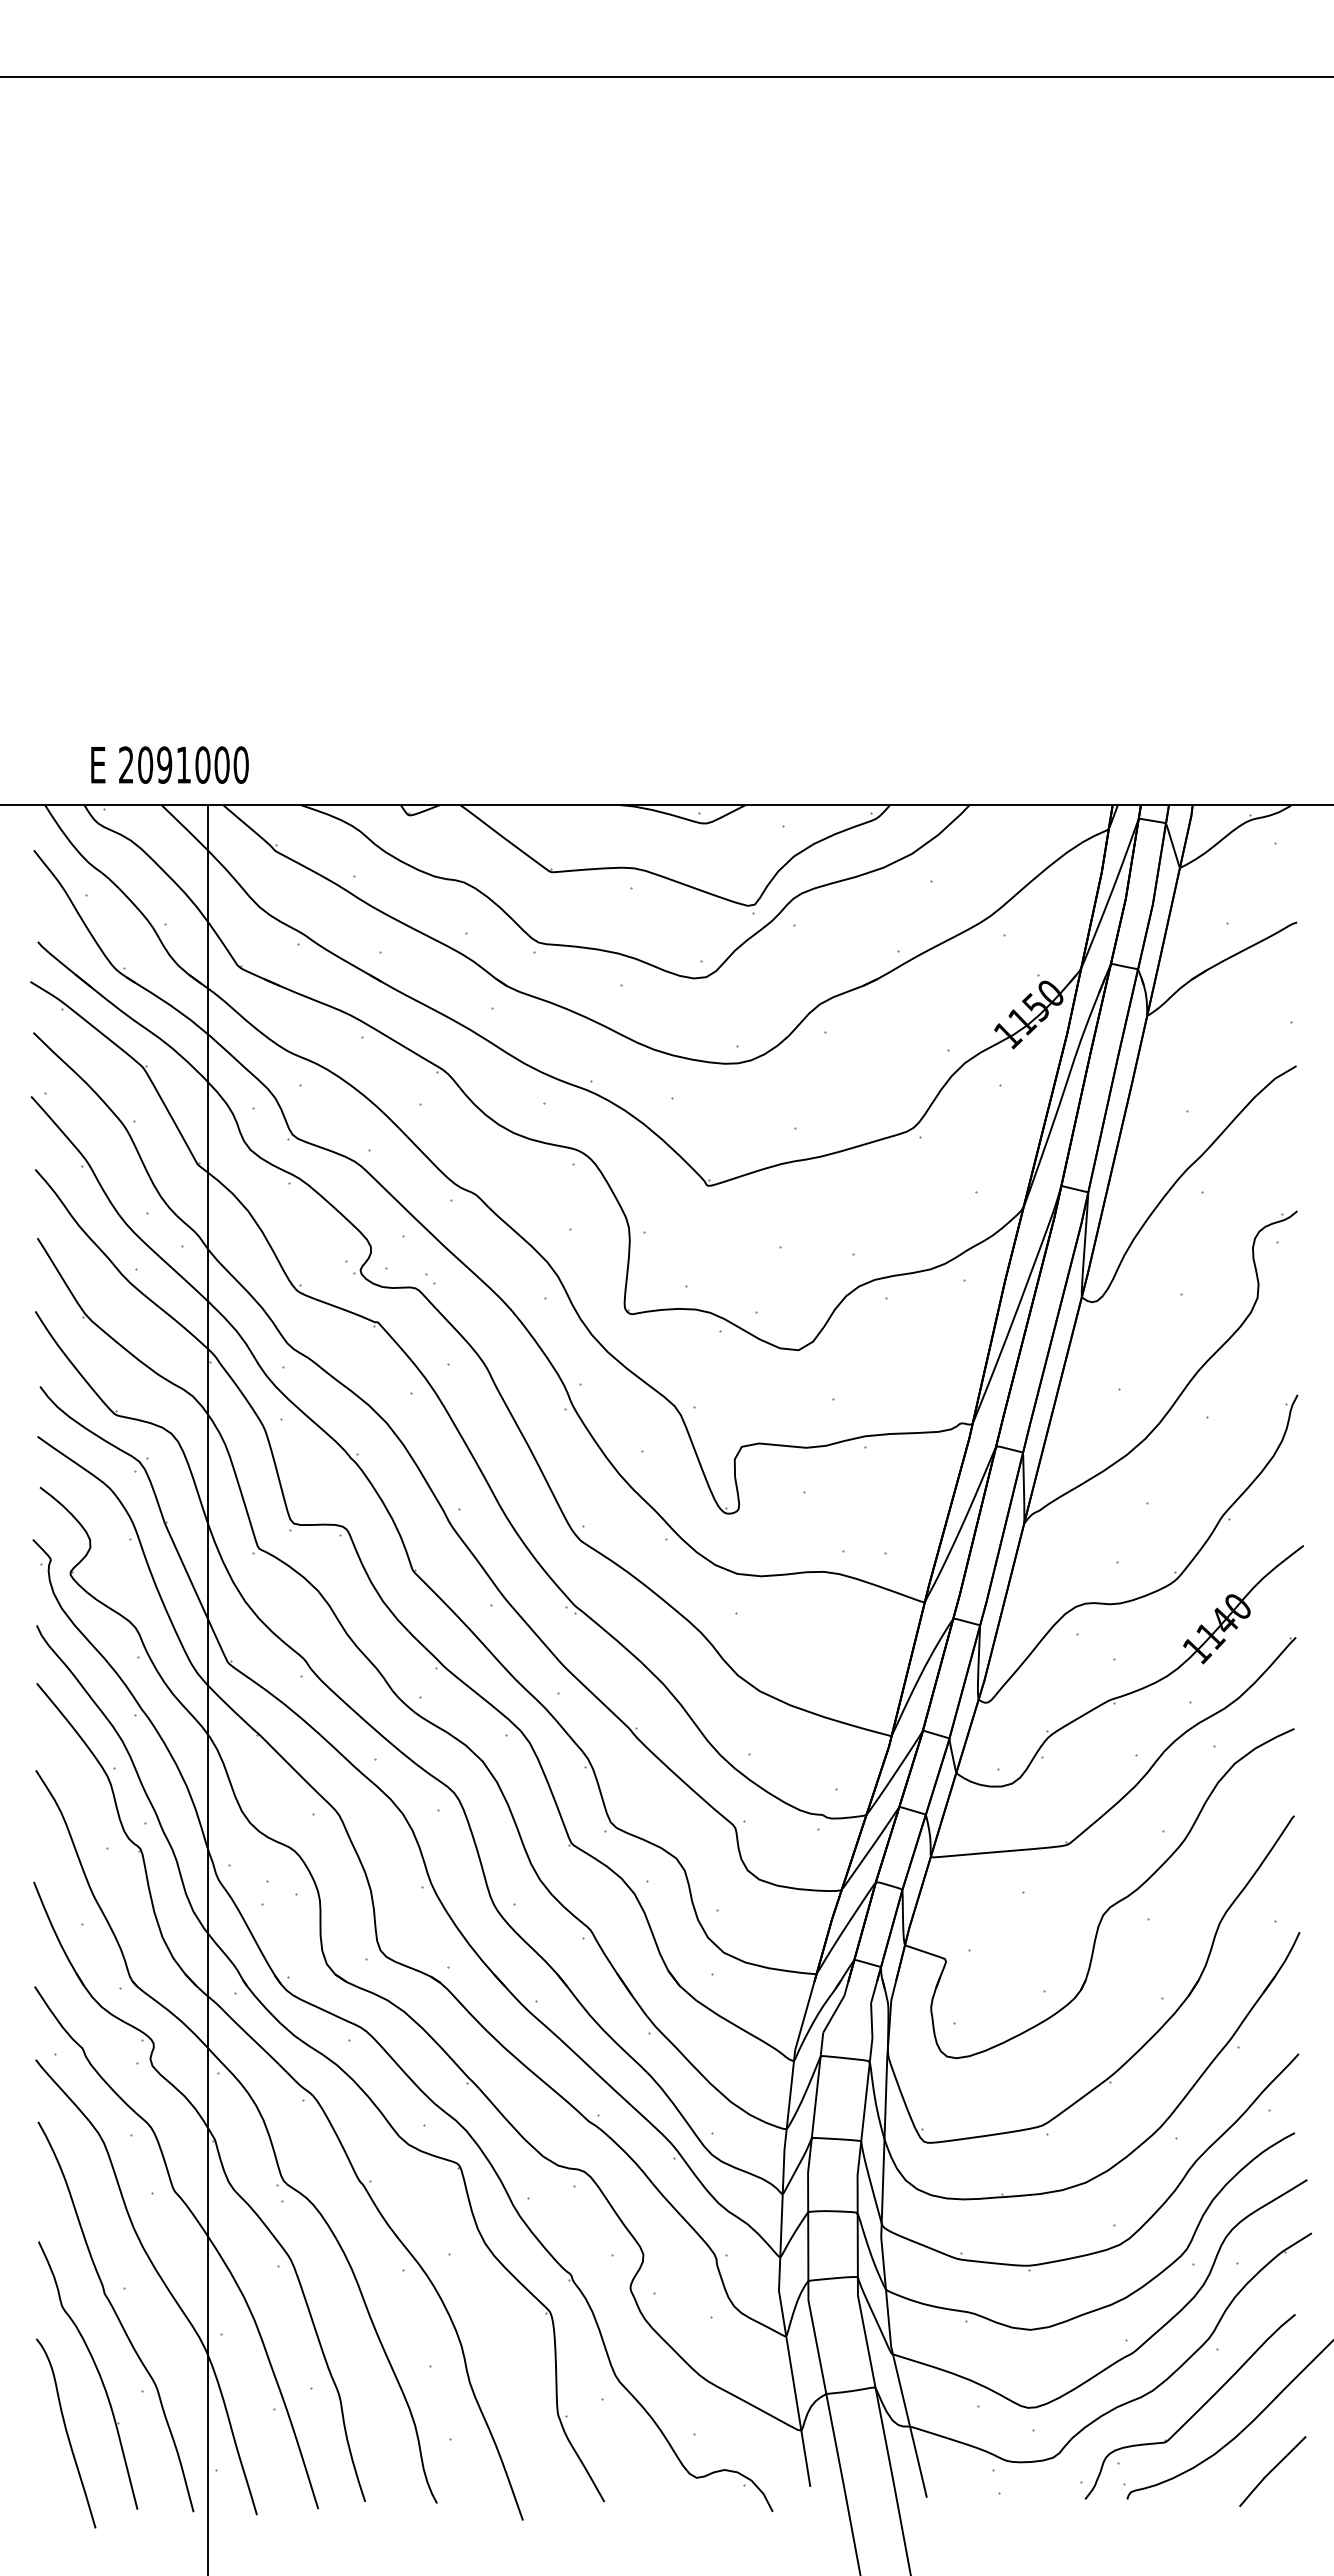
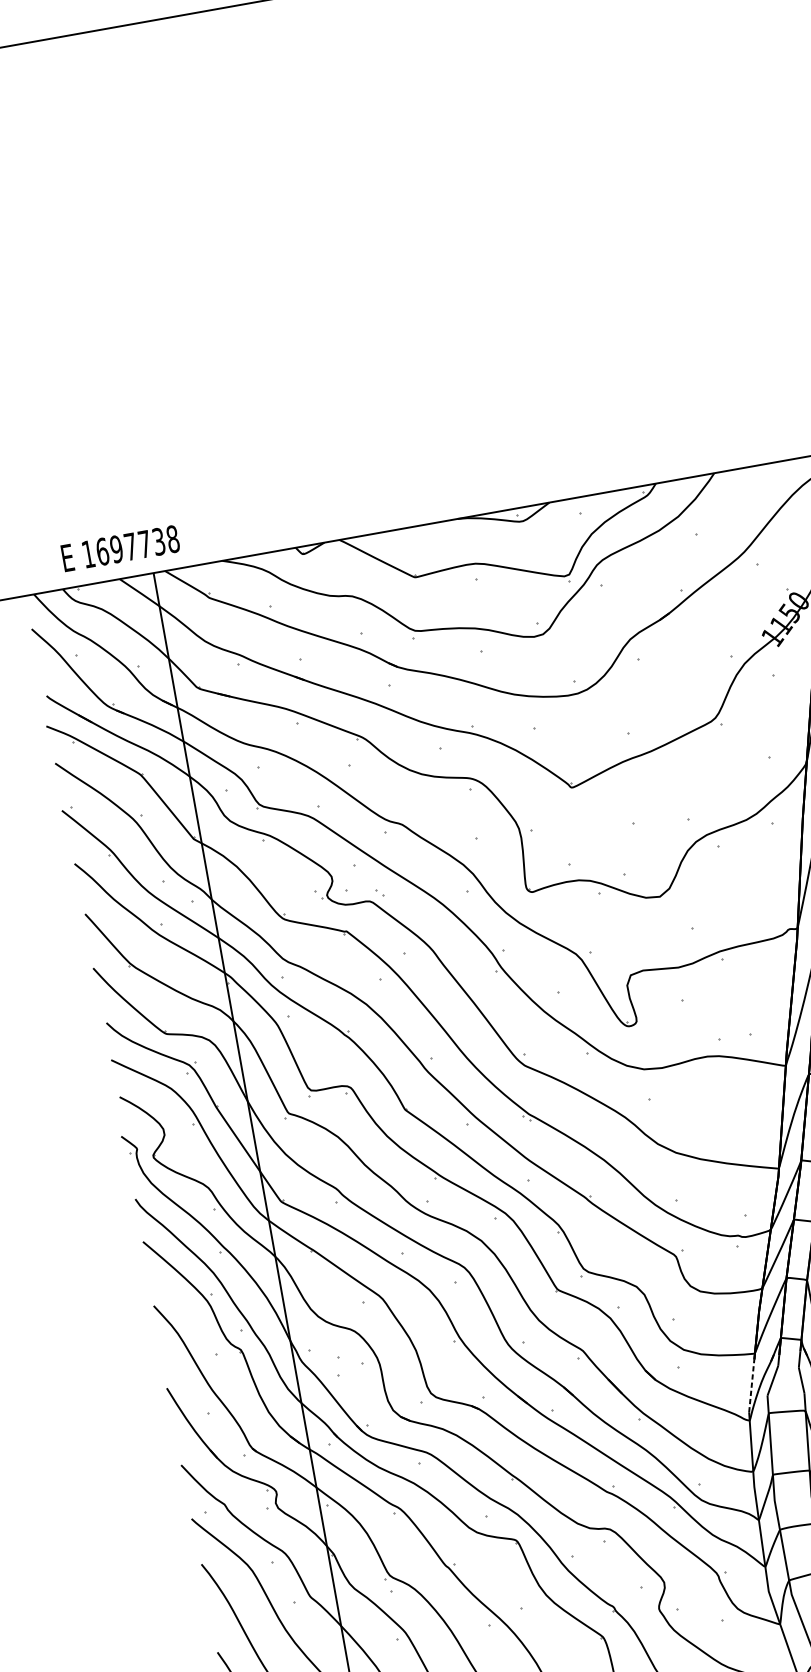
text: (183, 764) -> (130, 546), 2091000 -> 1697738
line: (804, 2015) -> (751, 1385), solid -> dashed

